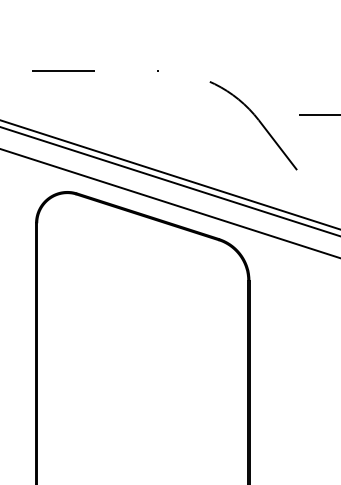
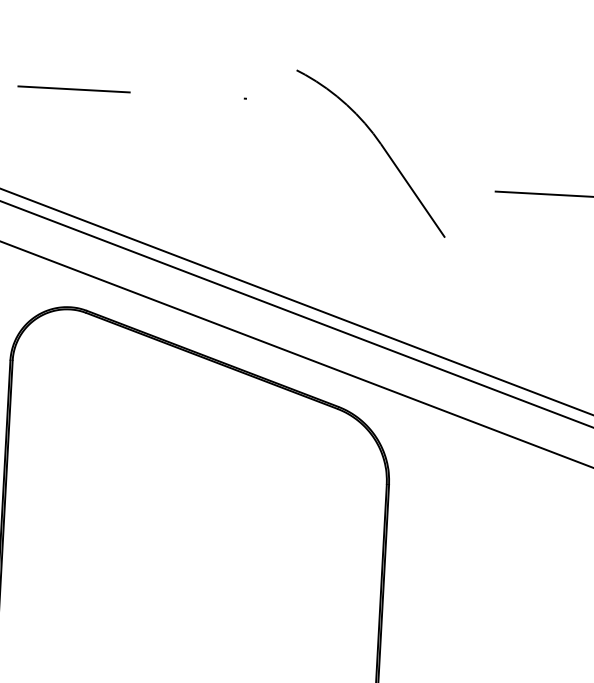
part: (257, 120) -> (378, 144), moved

